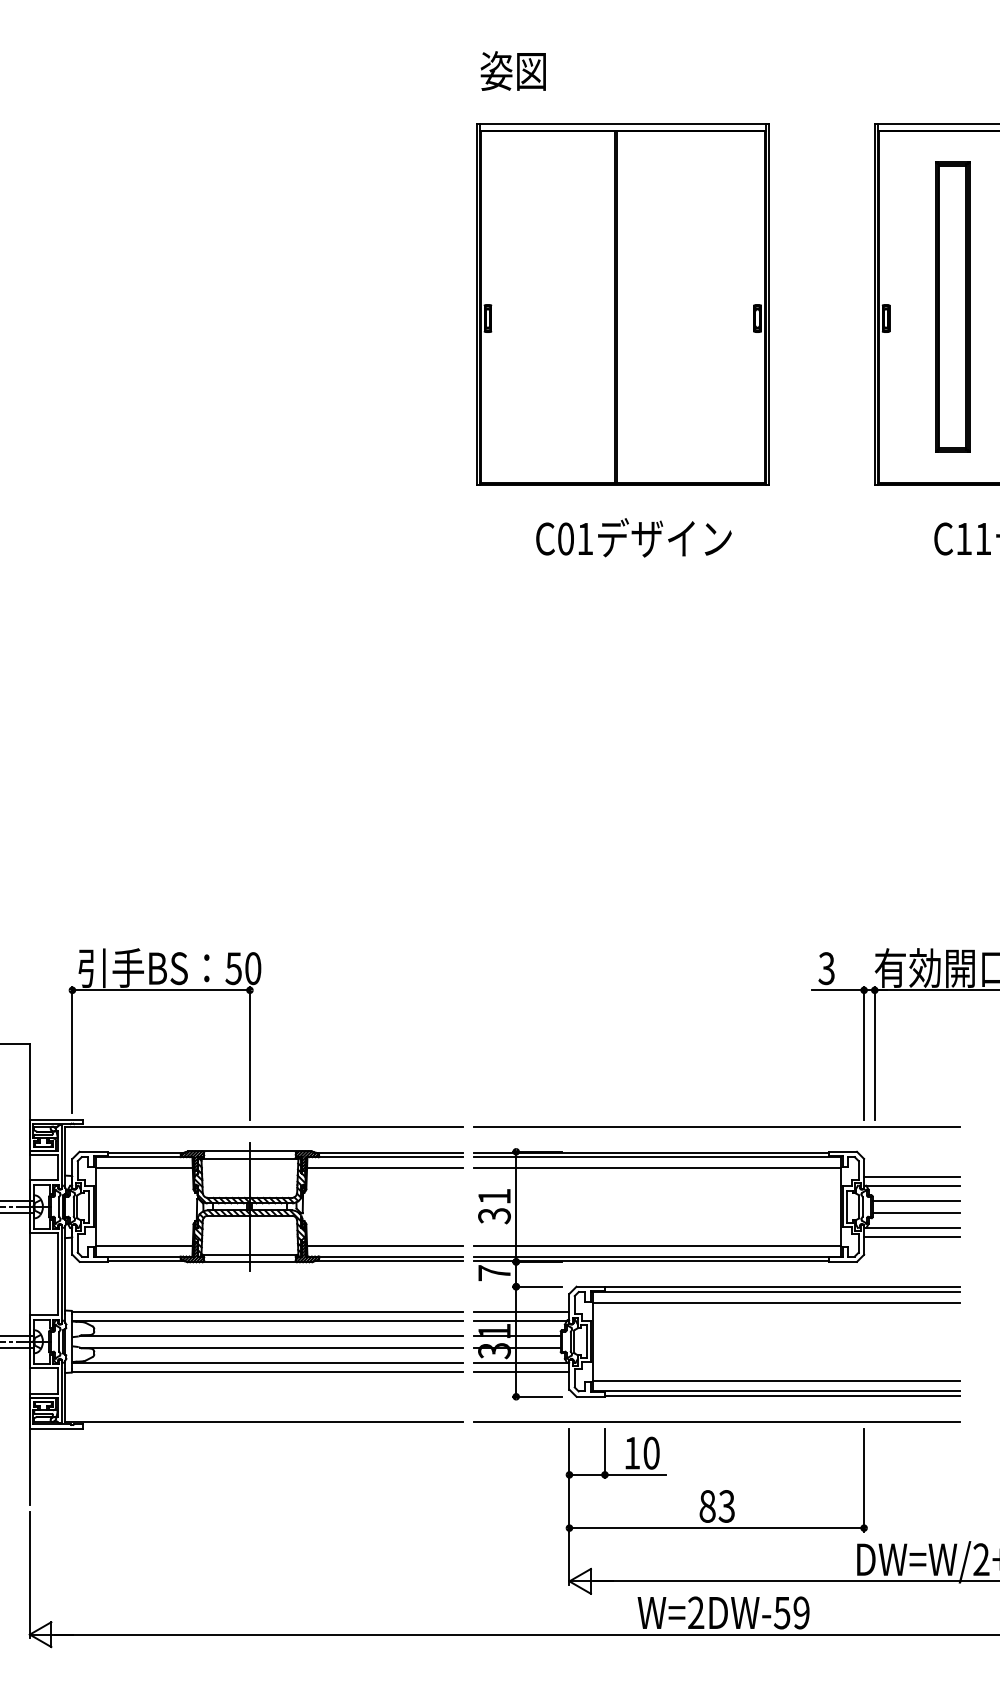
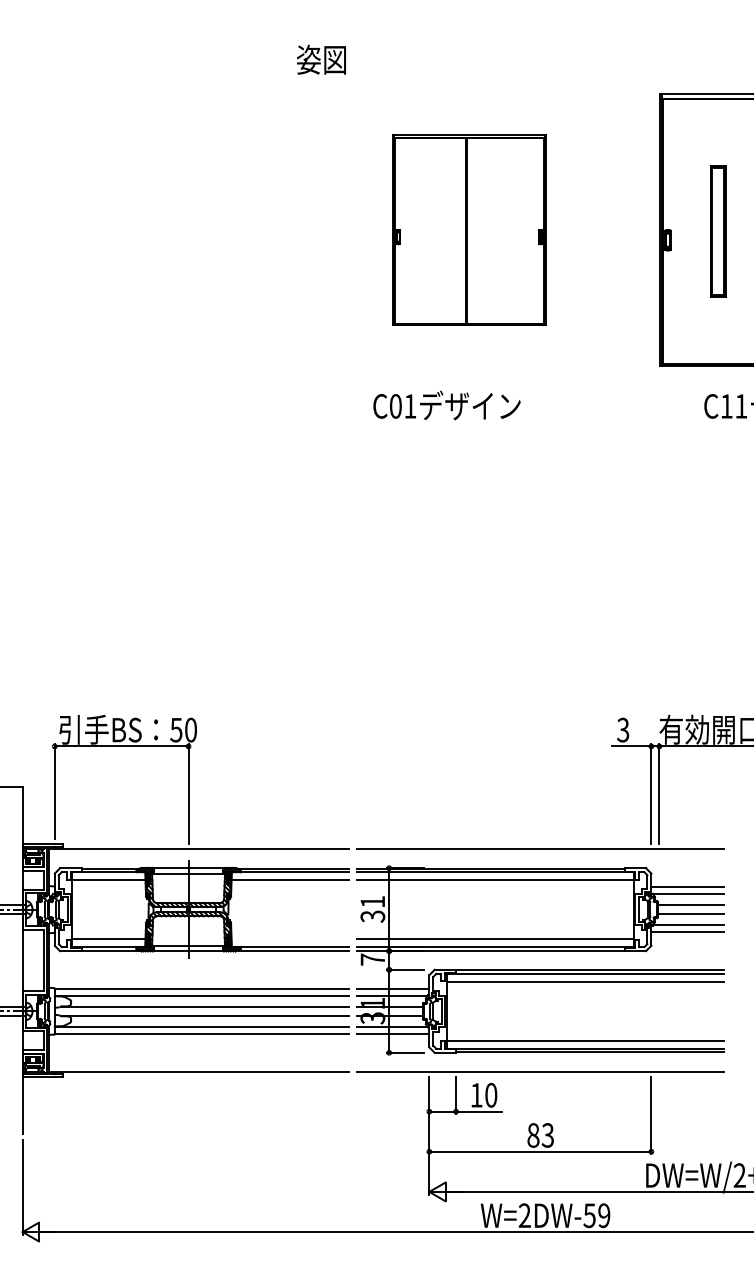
text: (512, 70) -> (320, 59), moved
part: (622, 304) -> (469, 229), size x0.7
part: (952, 306) -> (718, 231), size x0.6
text: (633, 537) -> (446, 405), moved
line: (384, 1245) -> (289, 938), removed

